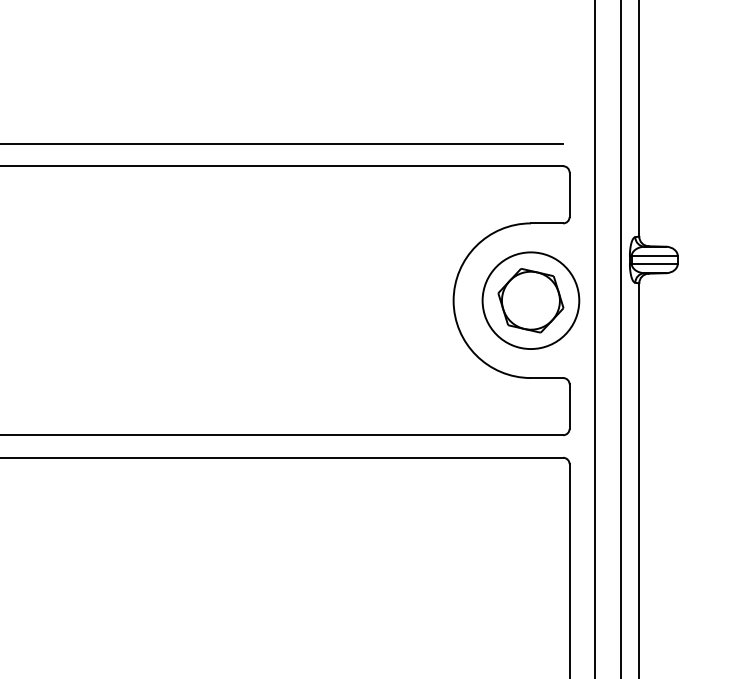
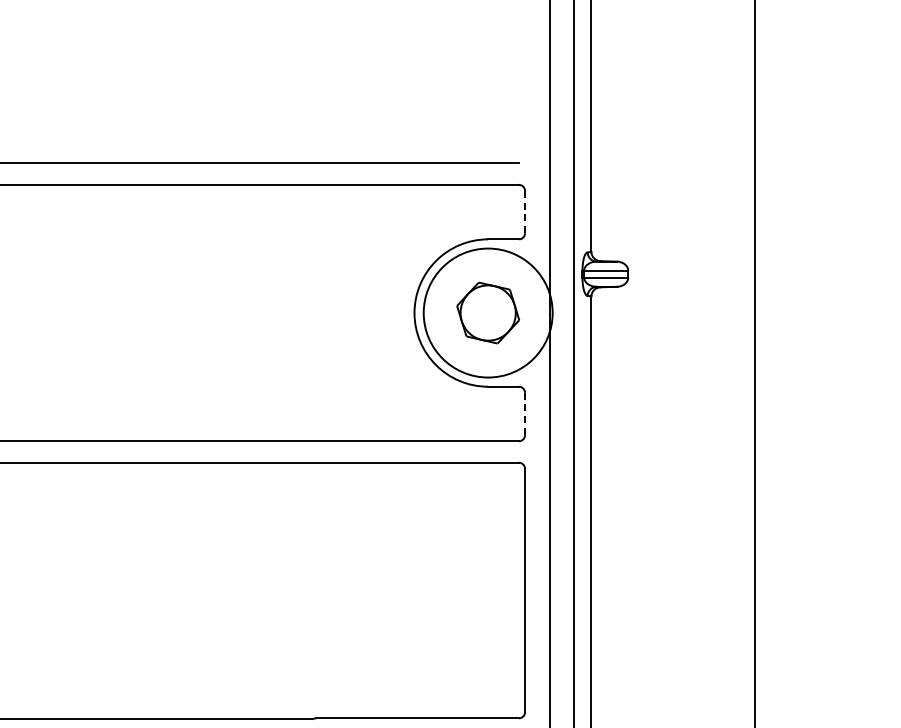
line: (570, 195) -> (525, 212), solid -> dashed
circle: (531, 301) -> (488, 313), size x1.4
line: (570, 407) -> (525, 414), solid -> dashed

